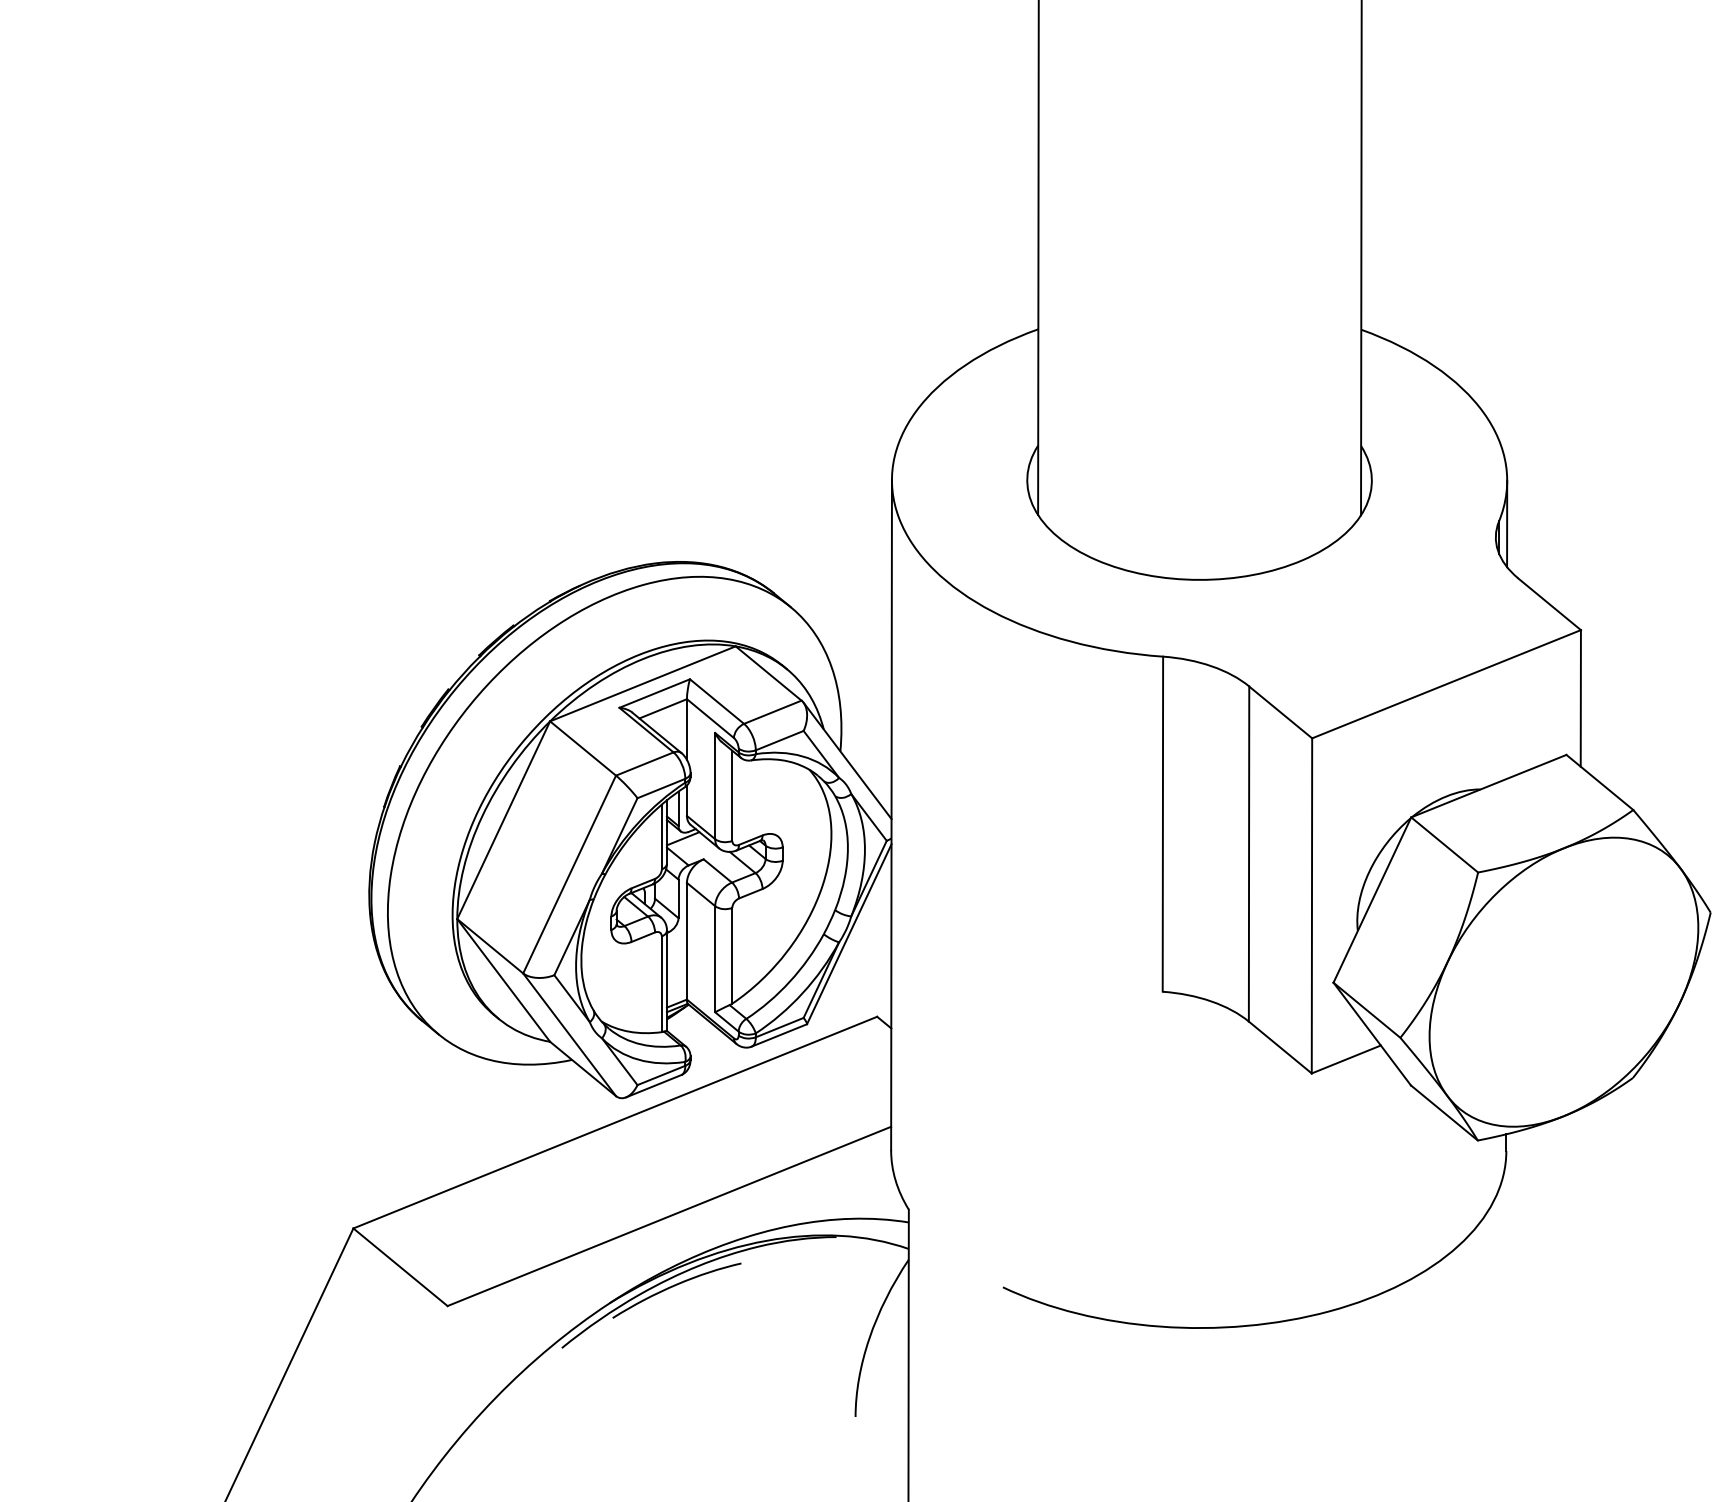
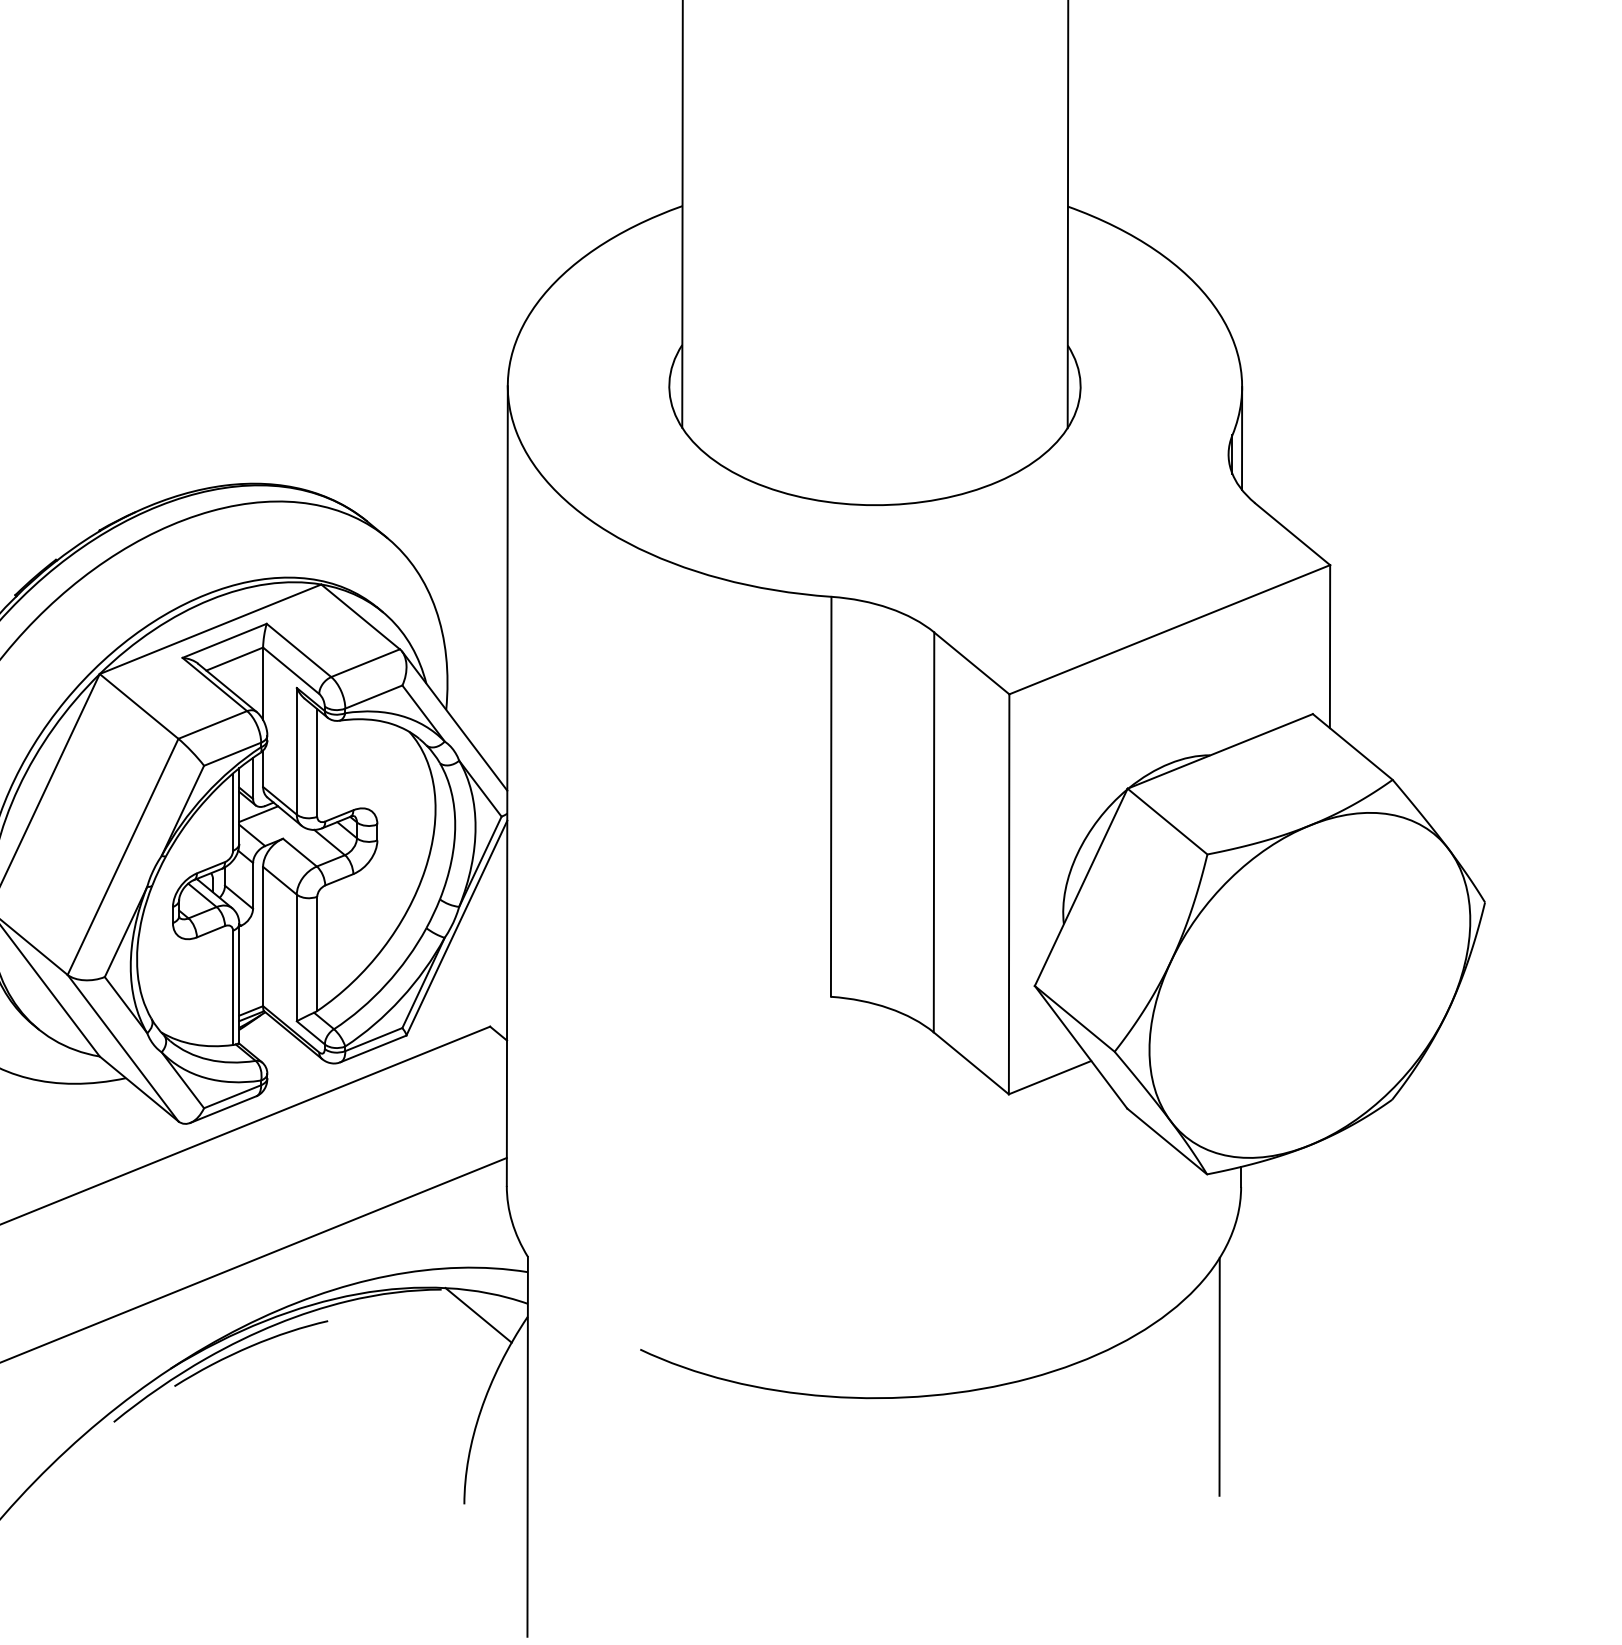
line: (867, 1258) -> (478, 1315), added
line: (1488, 1309) -> (1219, 1376), added

